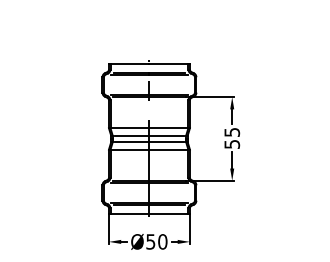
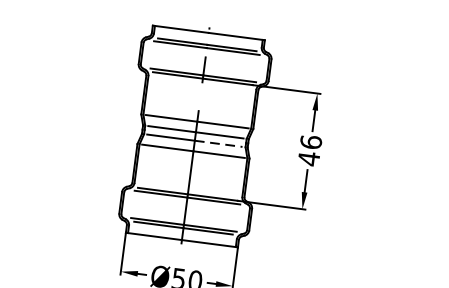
text: (232, 138) -> (310, 150), 55 -> 46
line: (167, 142) -> (219, 144), solid -> dashed

